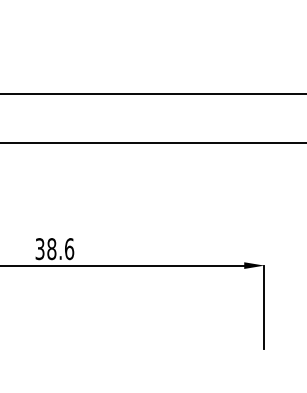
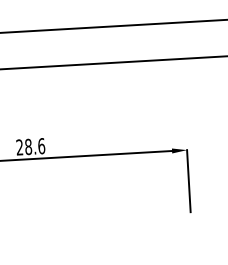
text: (39, 249) -> (19, 147), 38.6 -> 28.6

